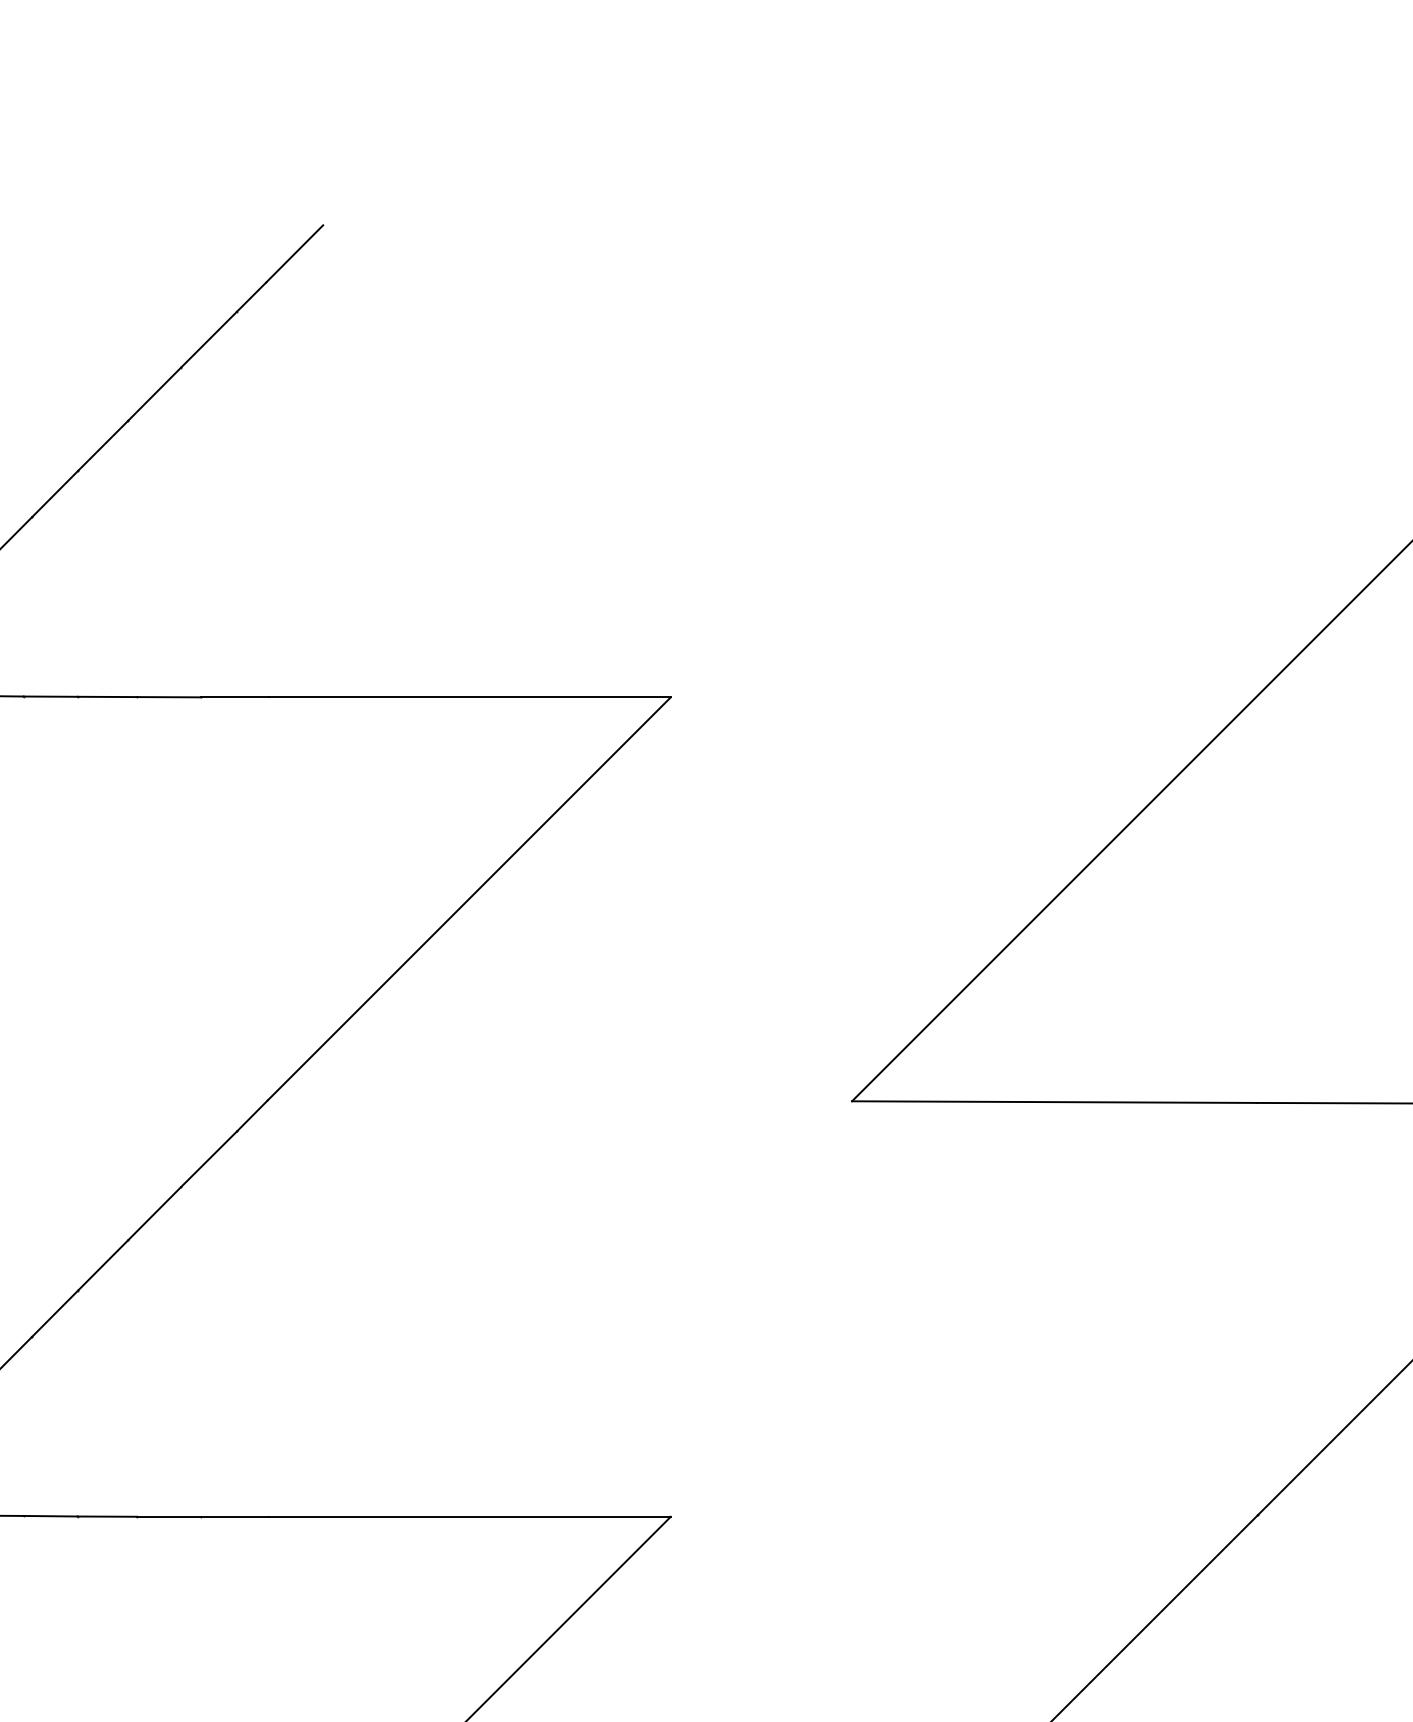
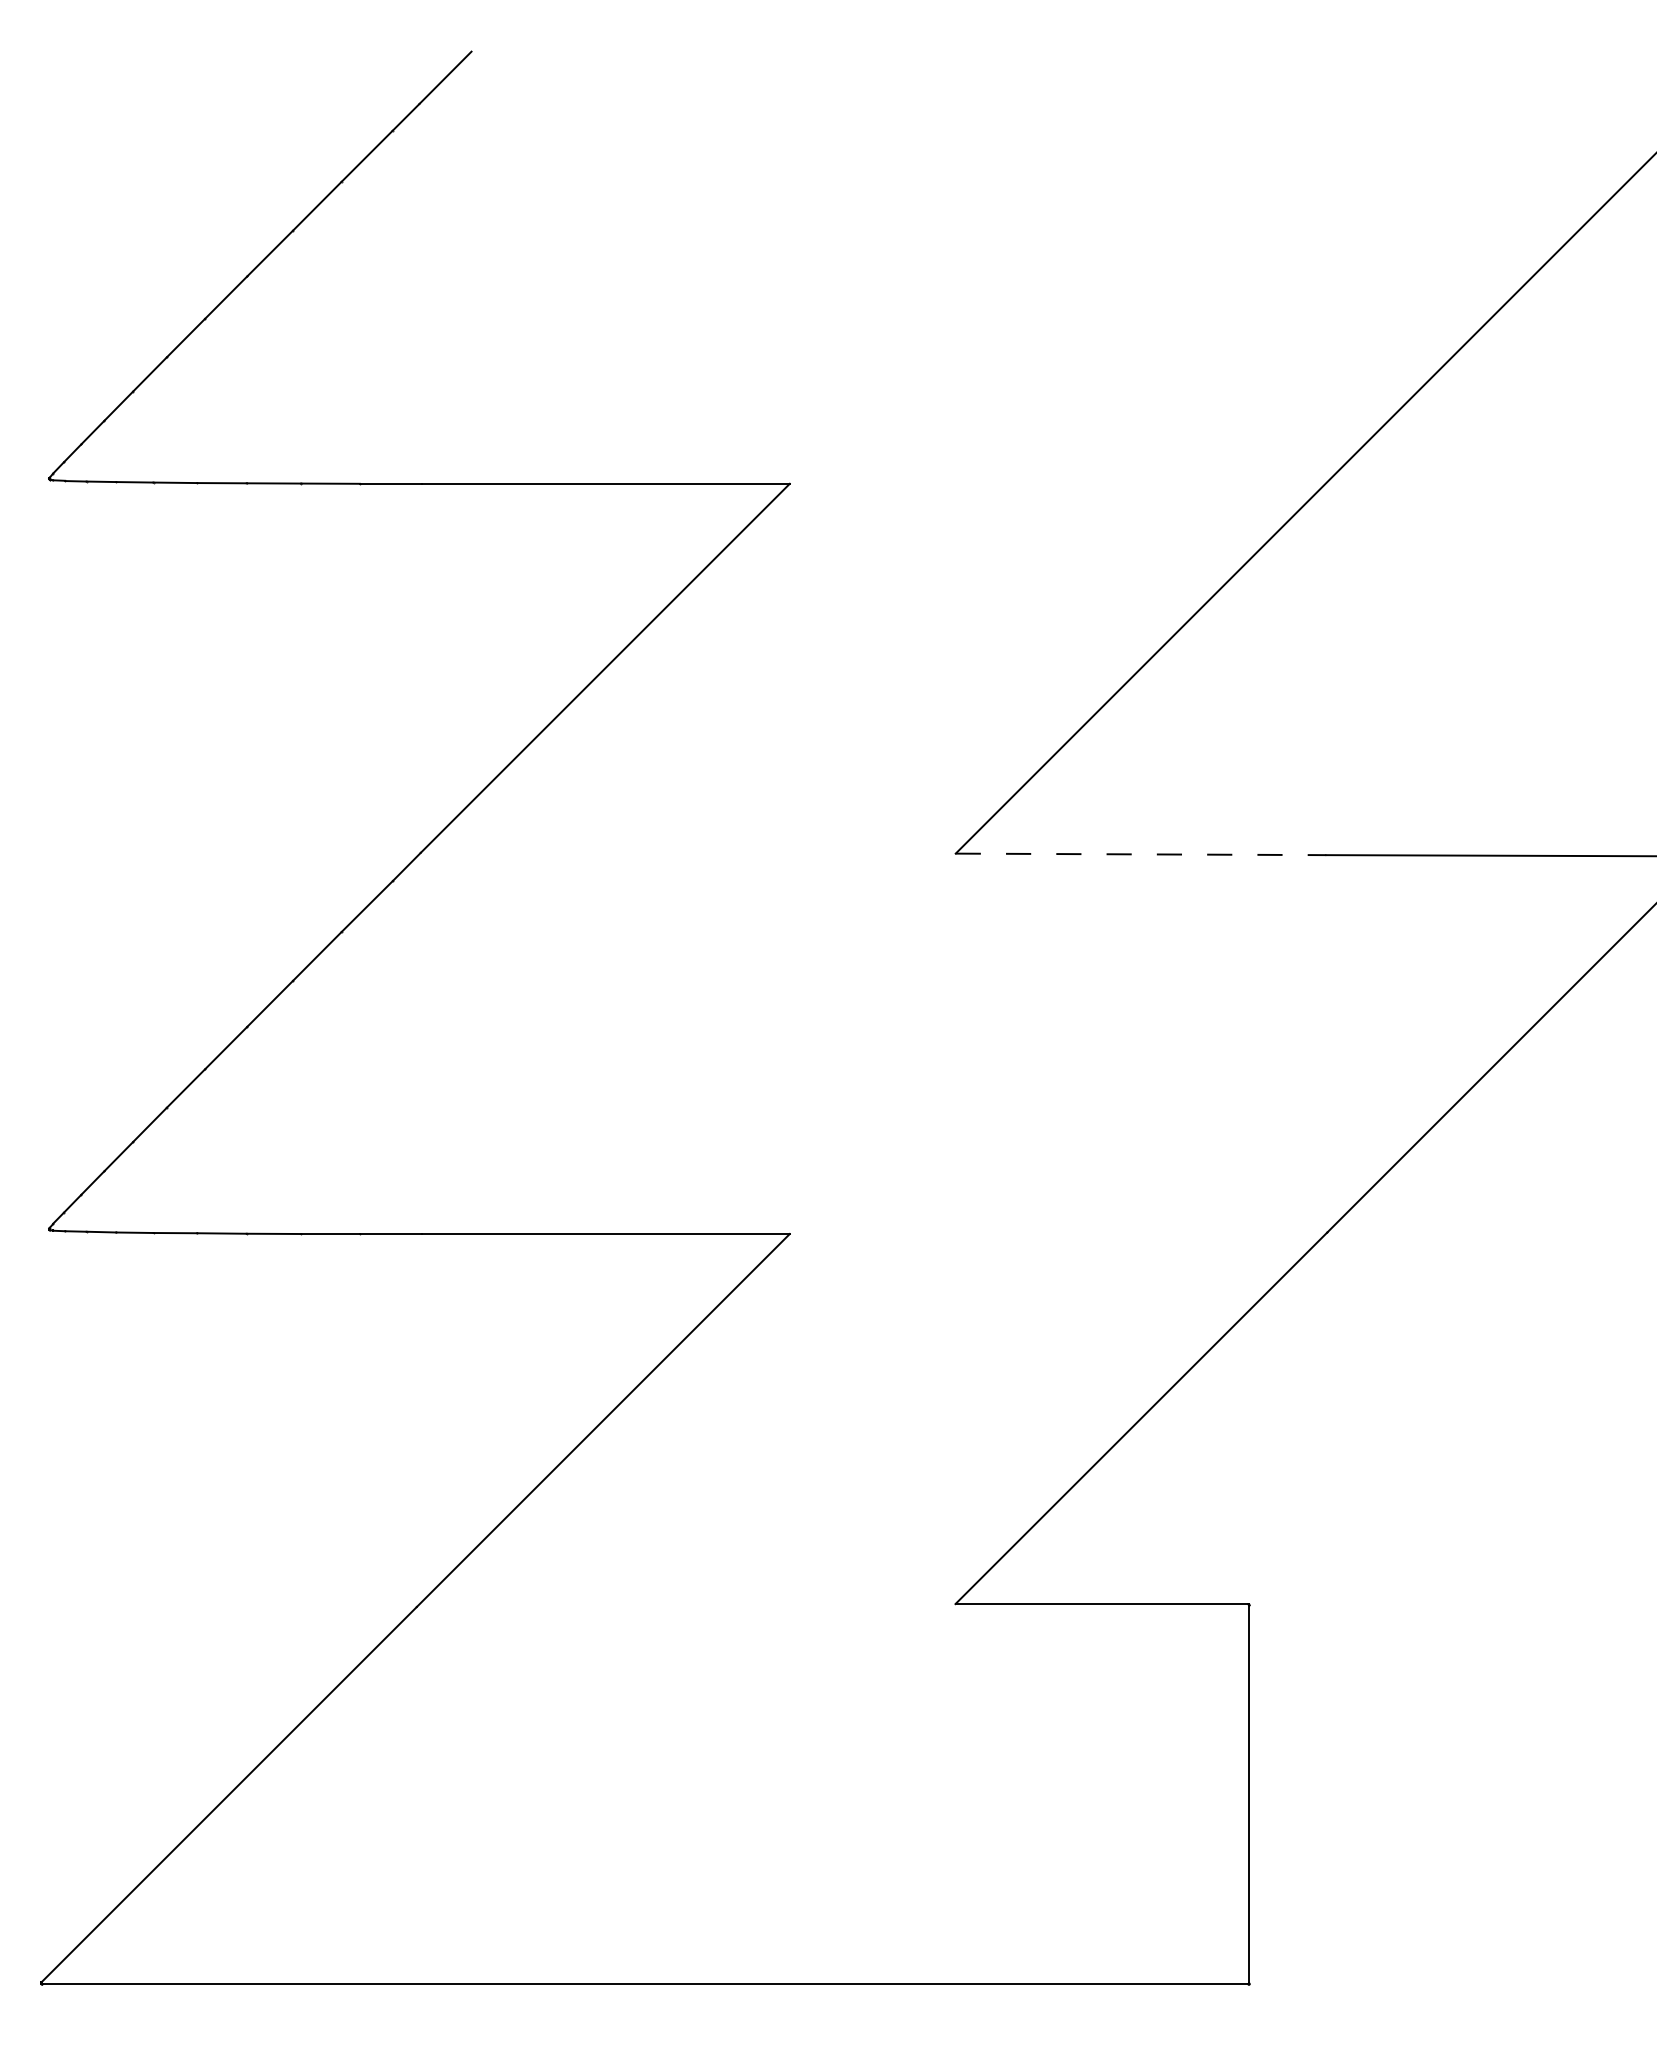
line: (1054, 1102) -> (1141, 854), solid -> dashed

